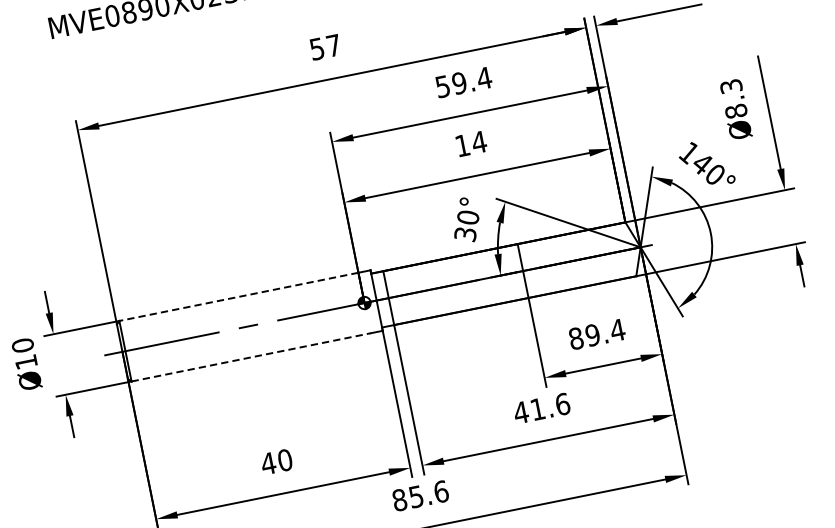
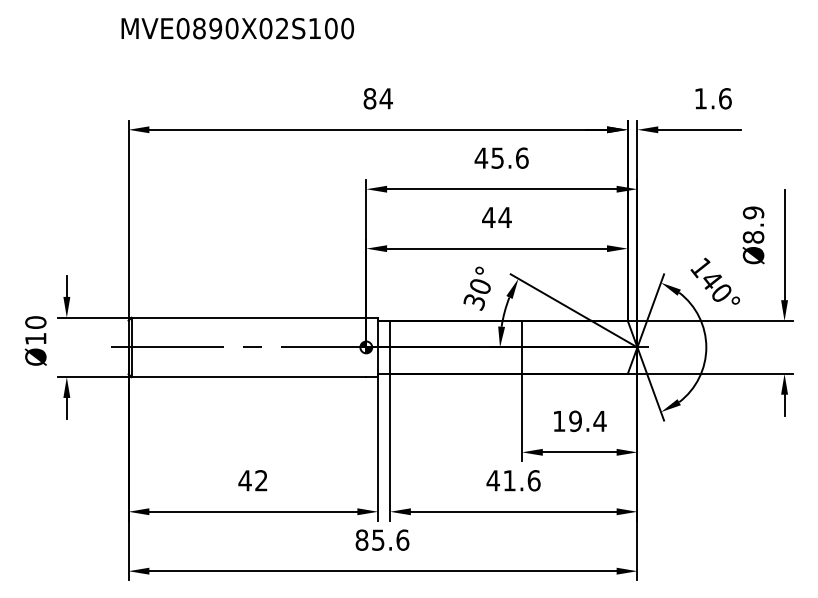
text: (325, 47) -> (378, 98), 57 -> 84
text: (463, 81) -> (501, 157), 59.4 -> 45.6
text: (731, 86) -> (753, 212), Ø8.3 -> Ø8.9
text: (462, 145) -> (488, 217), 14 -> 44
line: (238, 296) -> (248, 317), dashed -> solid
text: (576, 338) -> (559, 421), 89.4 -> 19.4
line: (251, 357) -> (249, 377), dashed -> solid
text: (285, 460) -> (261, 480), 40 -> 42

